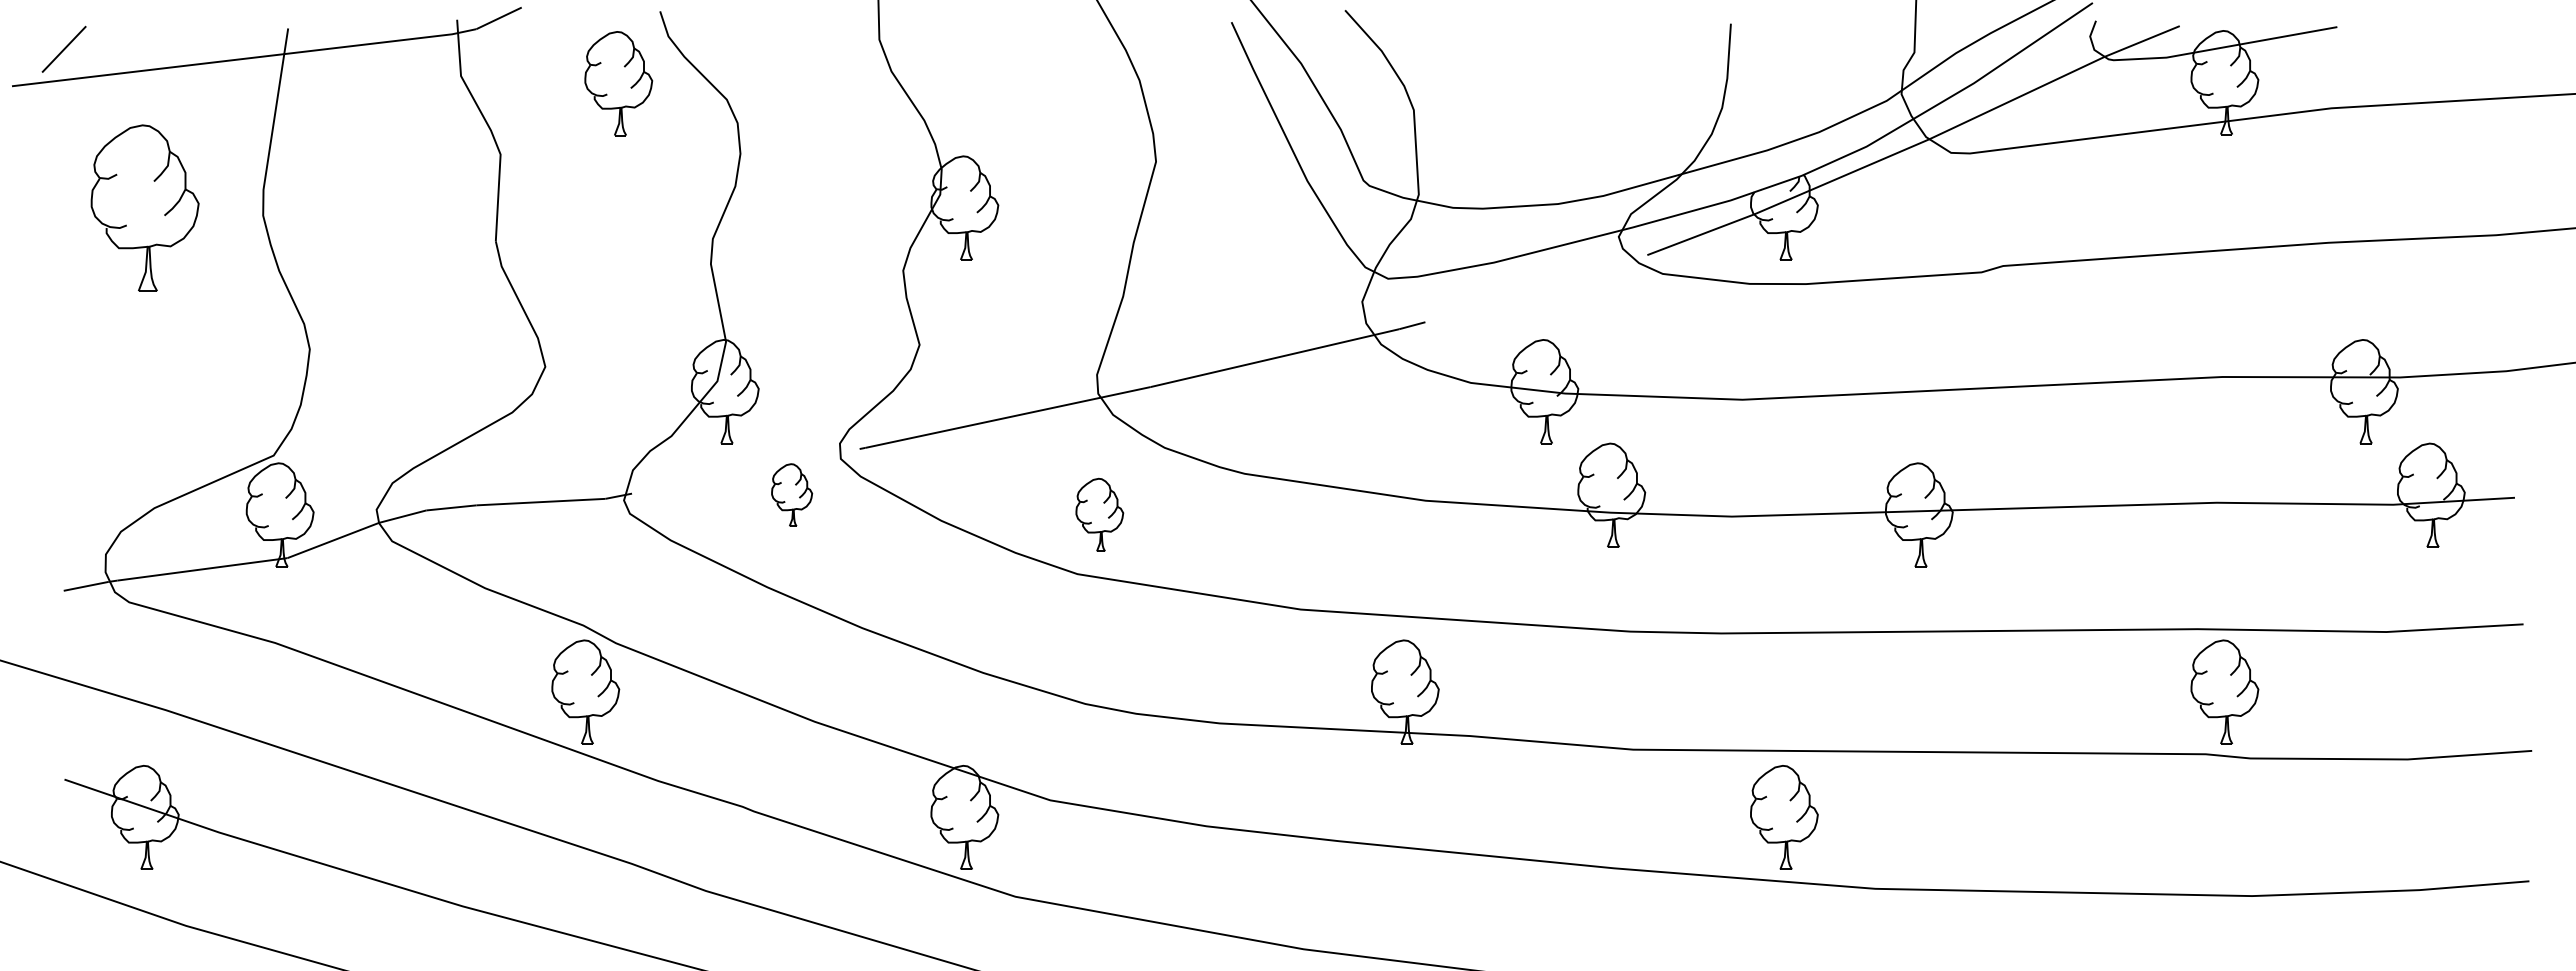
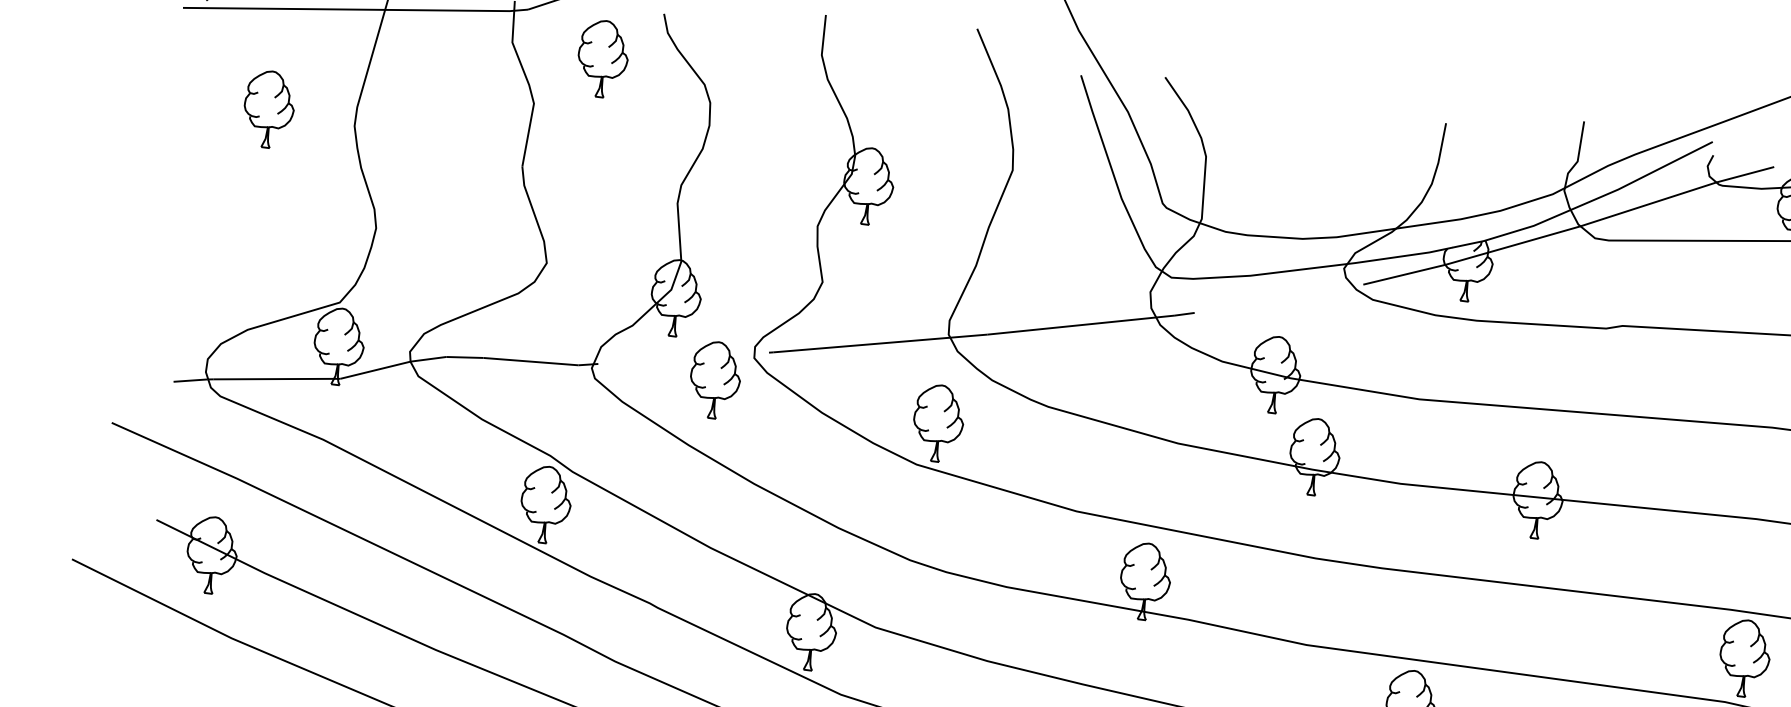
part: (618, 83) -> (602, 58), moved
part: (145, 207) -> (269, 109), size x0.62
part: (791, 494) -> (714, 379), size x1.67
part: (1099, 514) -> (938, 423), size x1.43

